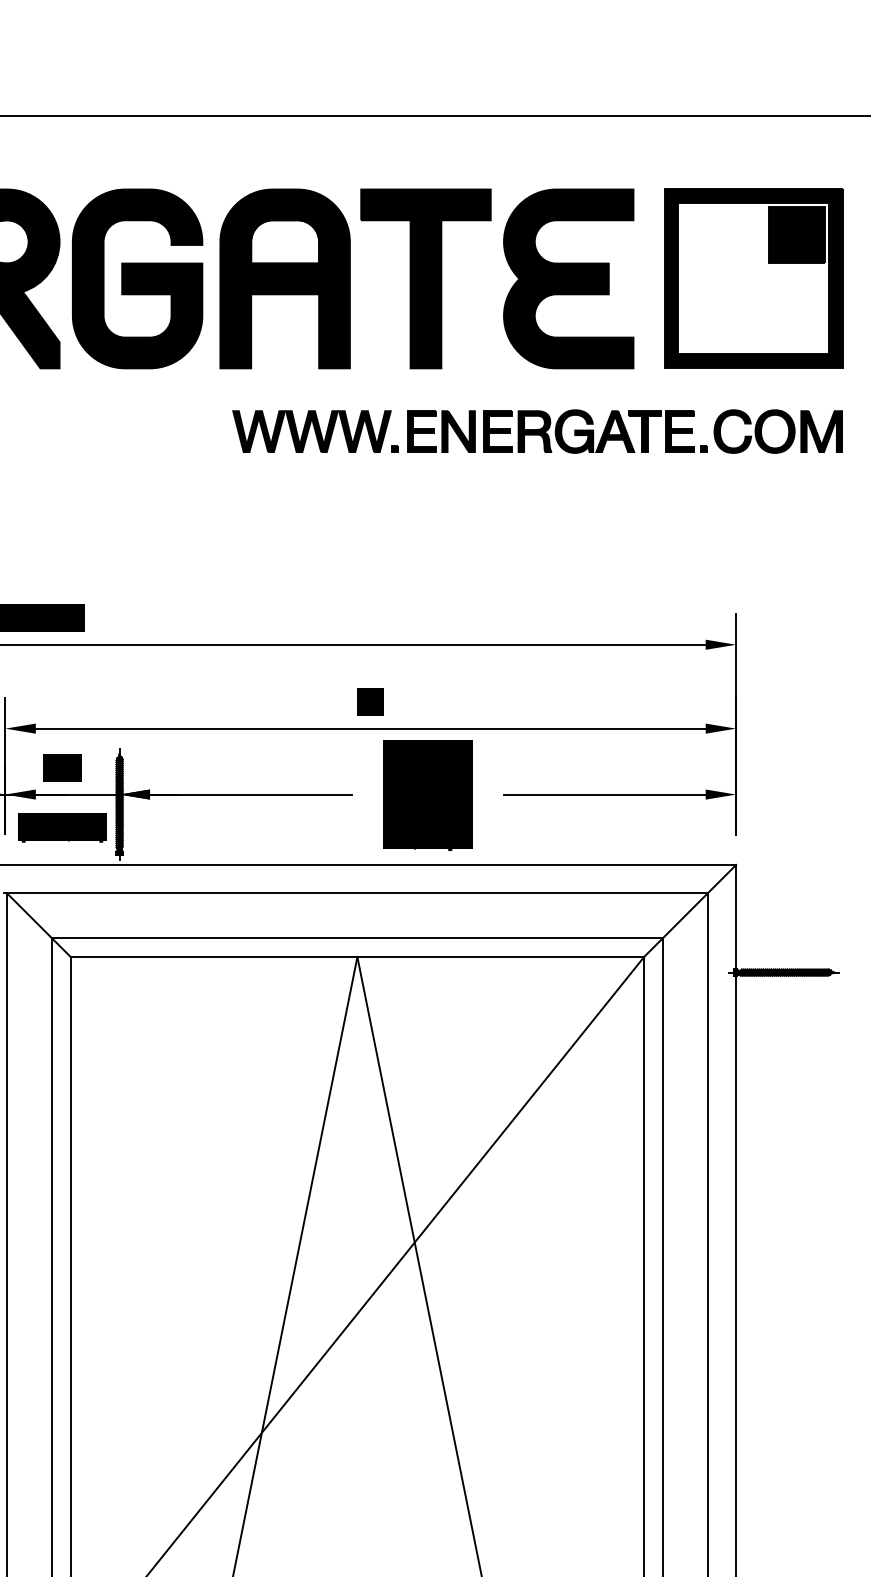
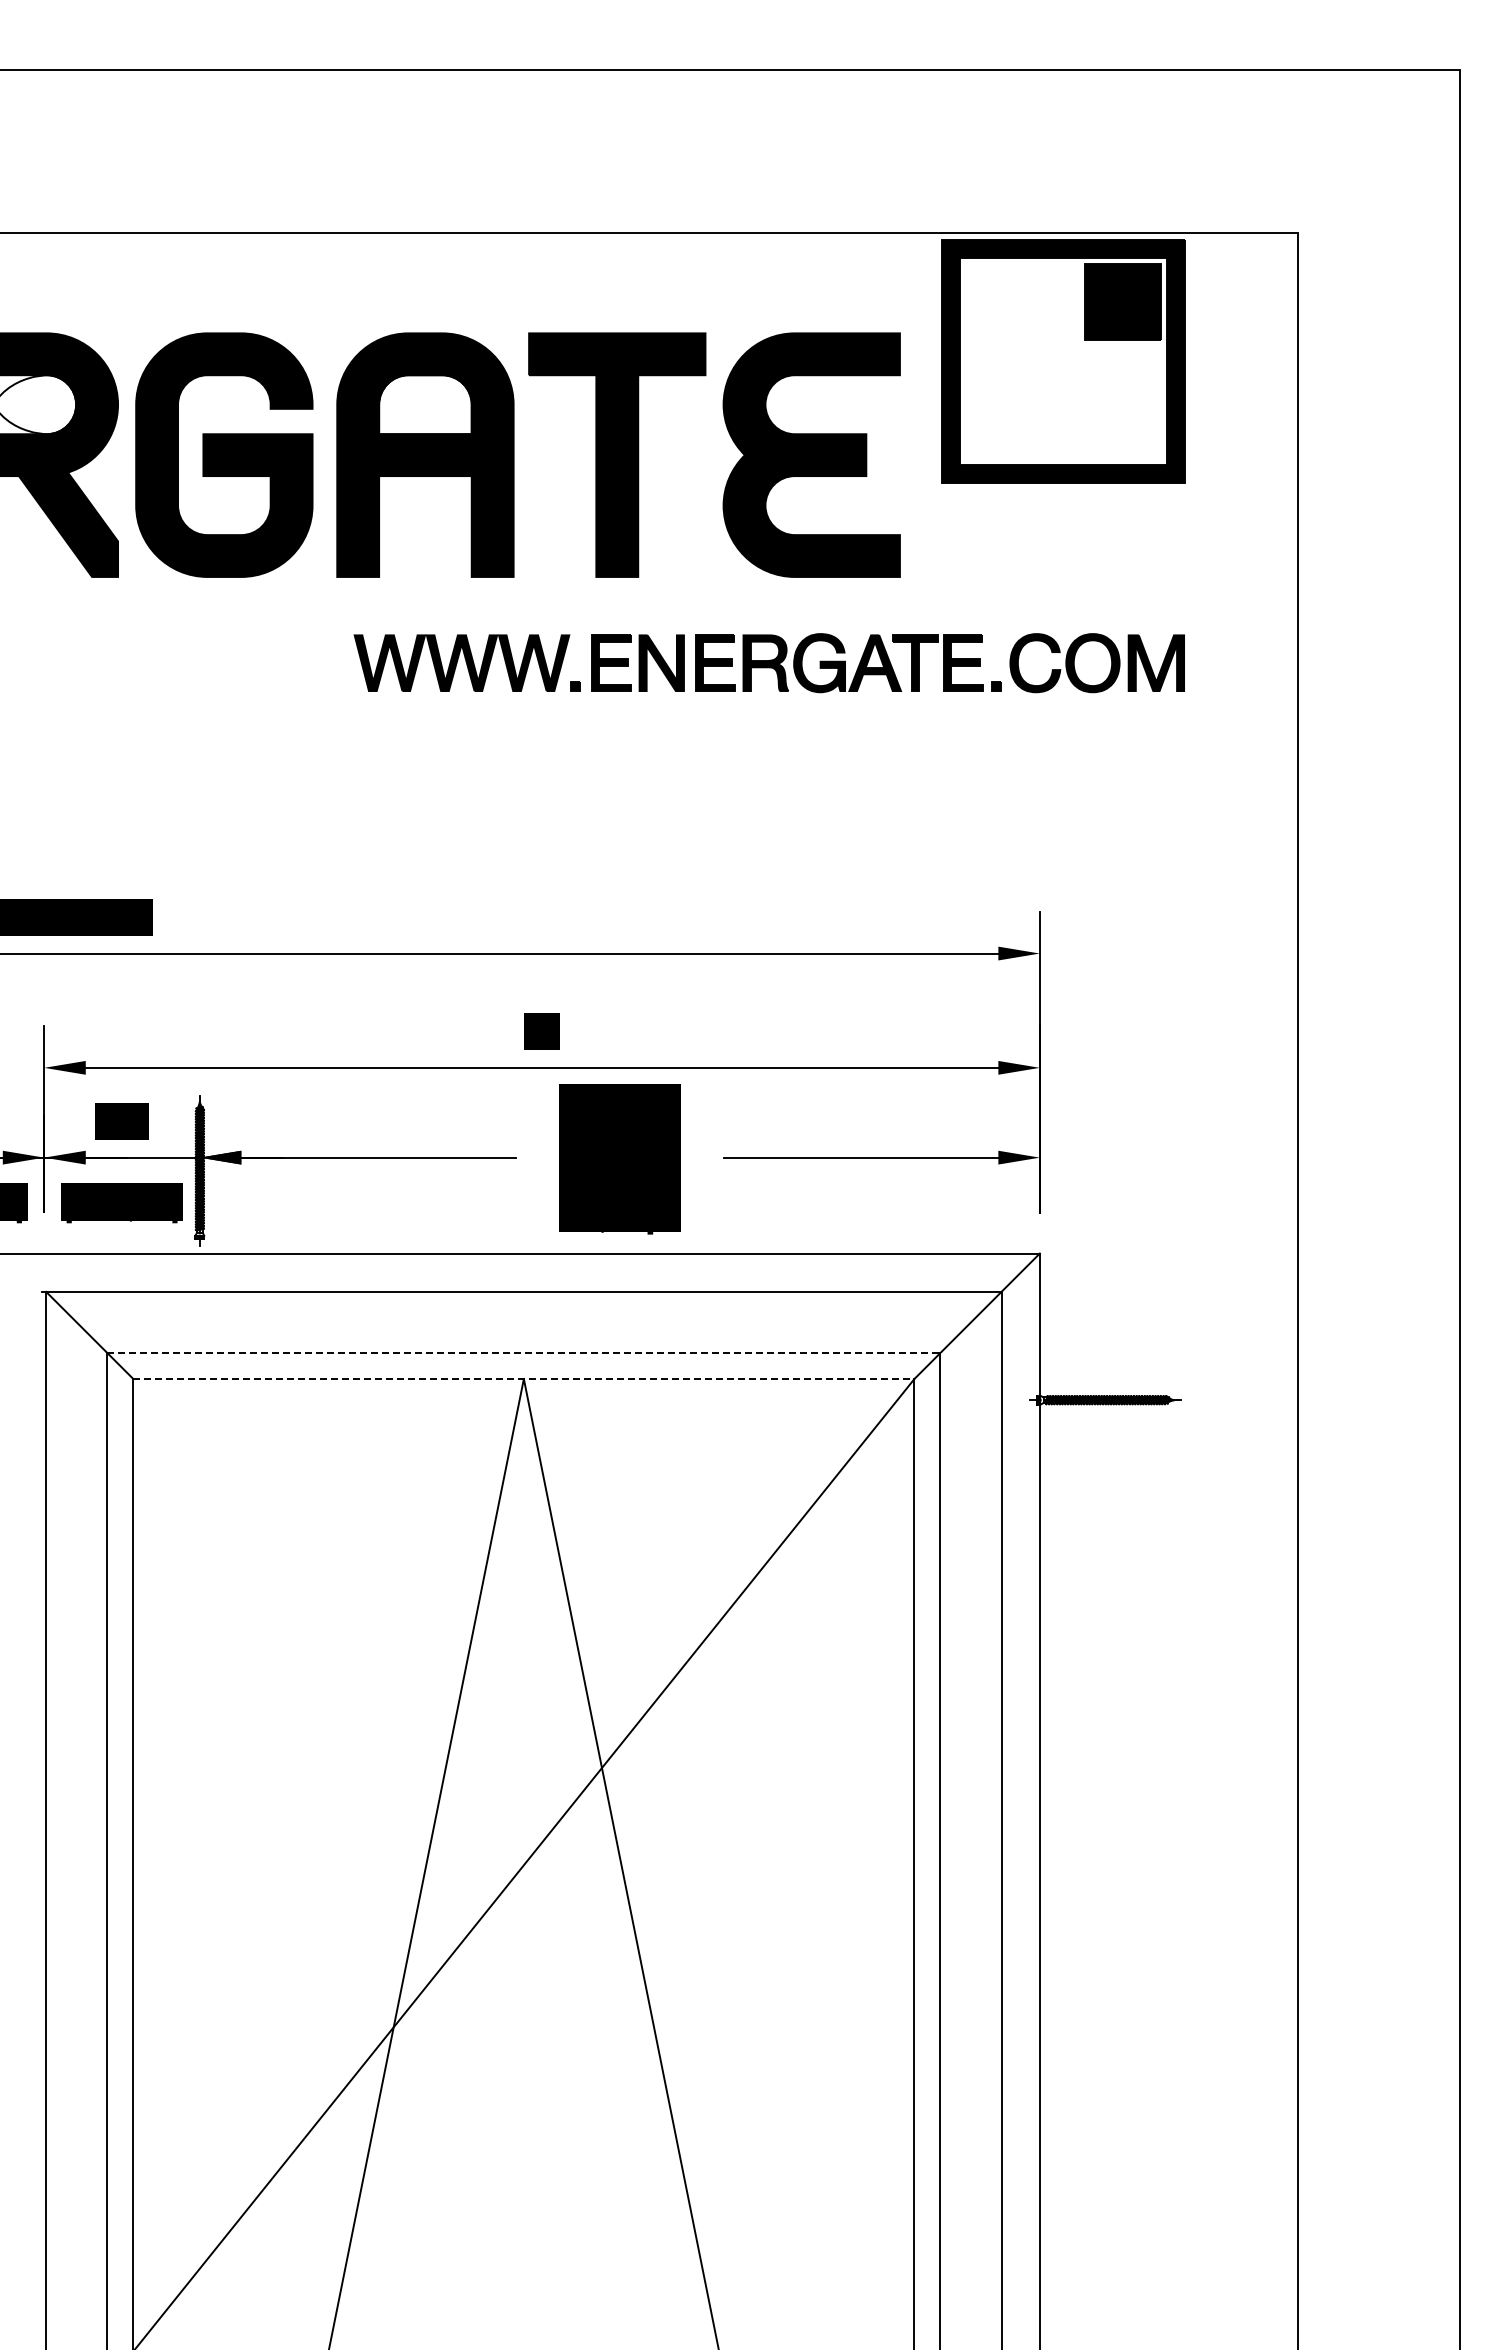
part: (753, 278) -> (1063, 361), moved
line: (357, 938) -> (524, 1353), solid -> dashed
line: (357, 957) -> (523, 1379), solid -> dashed

